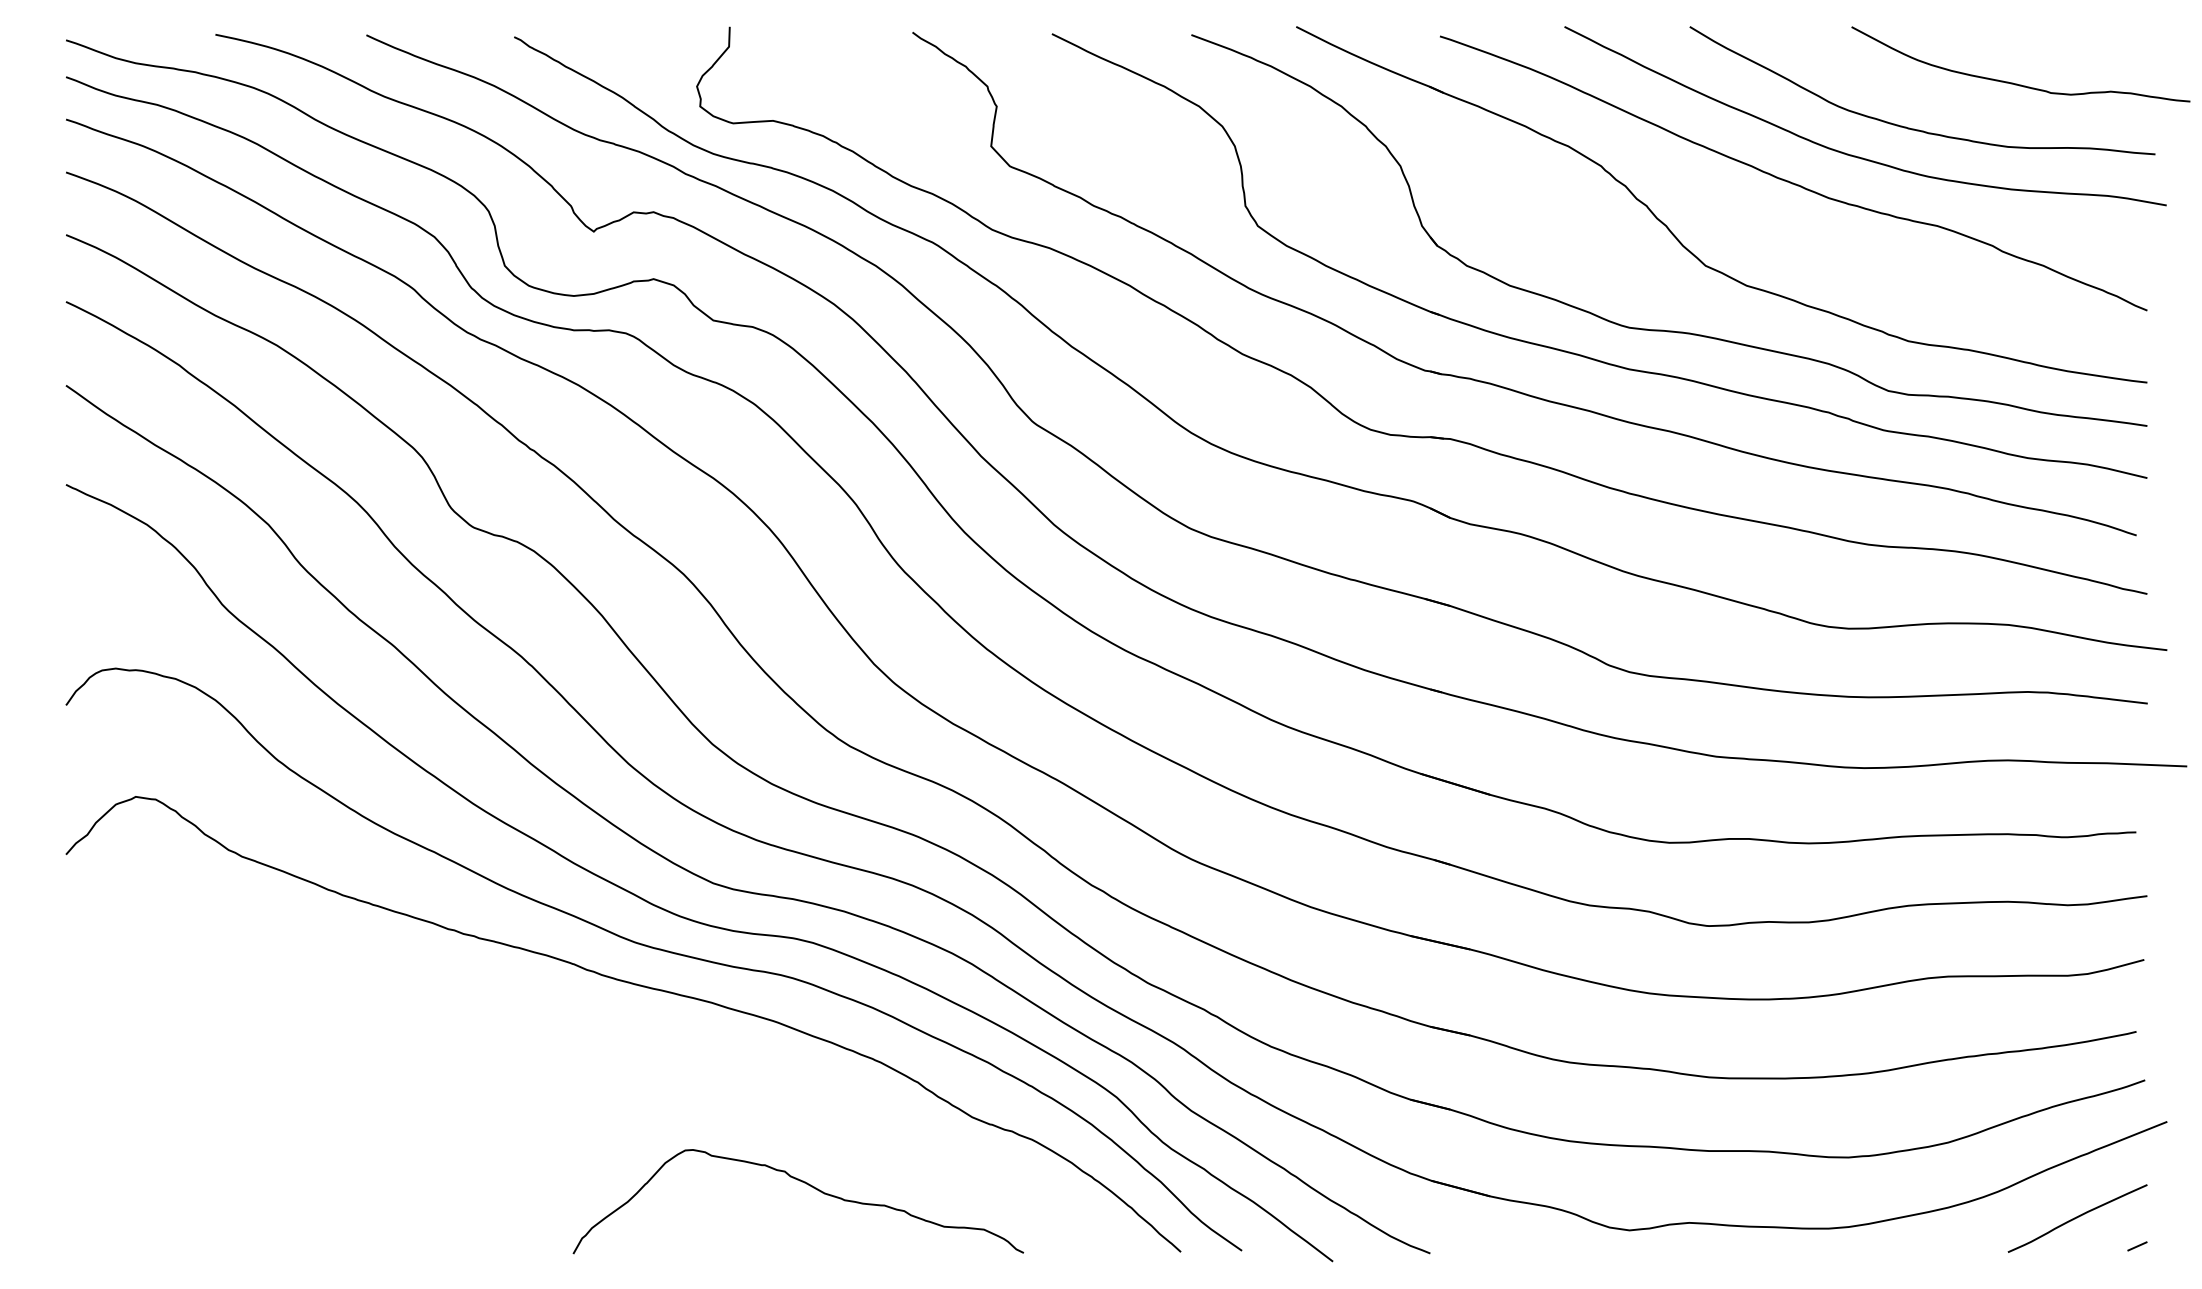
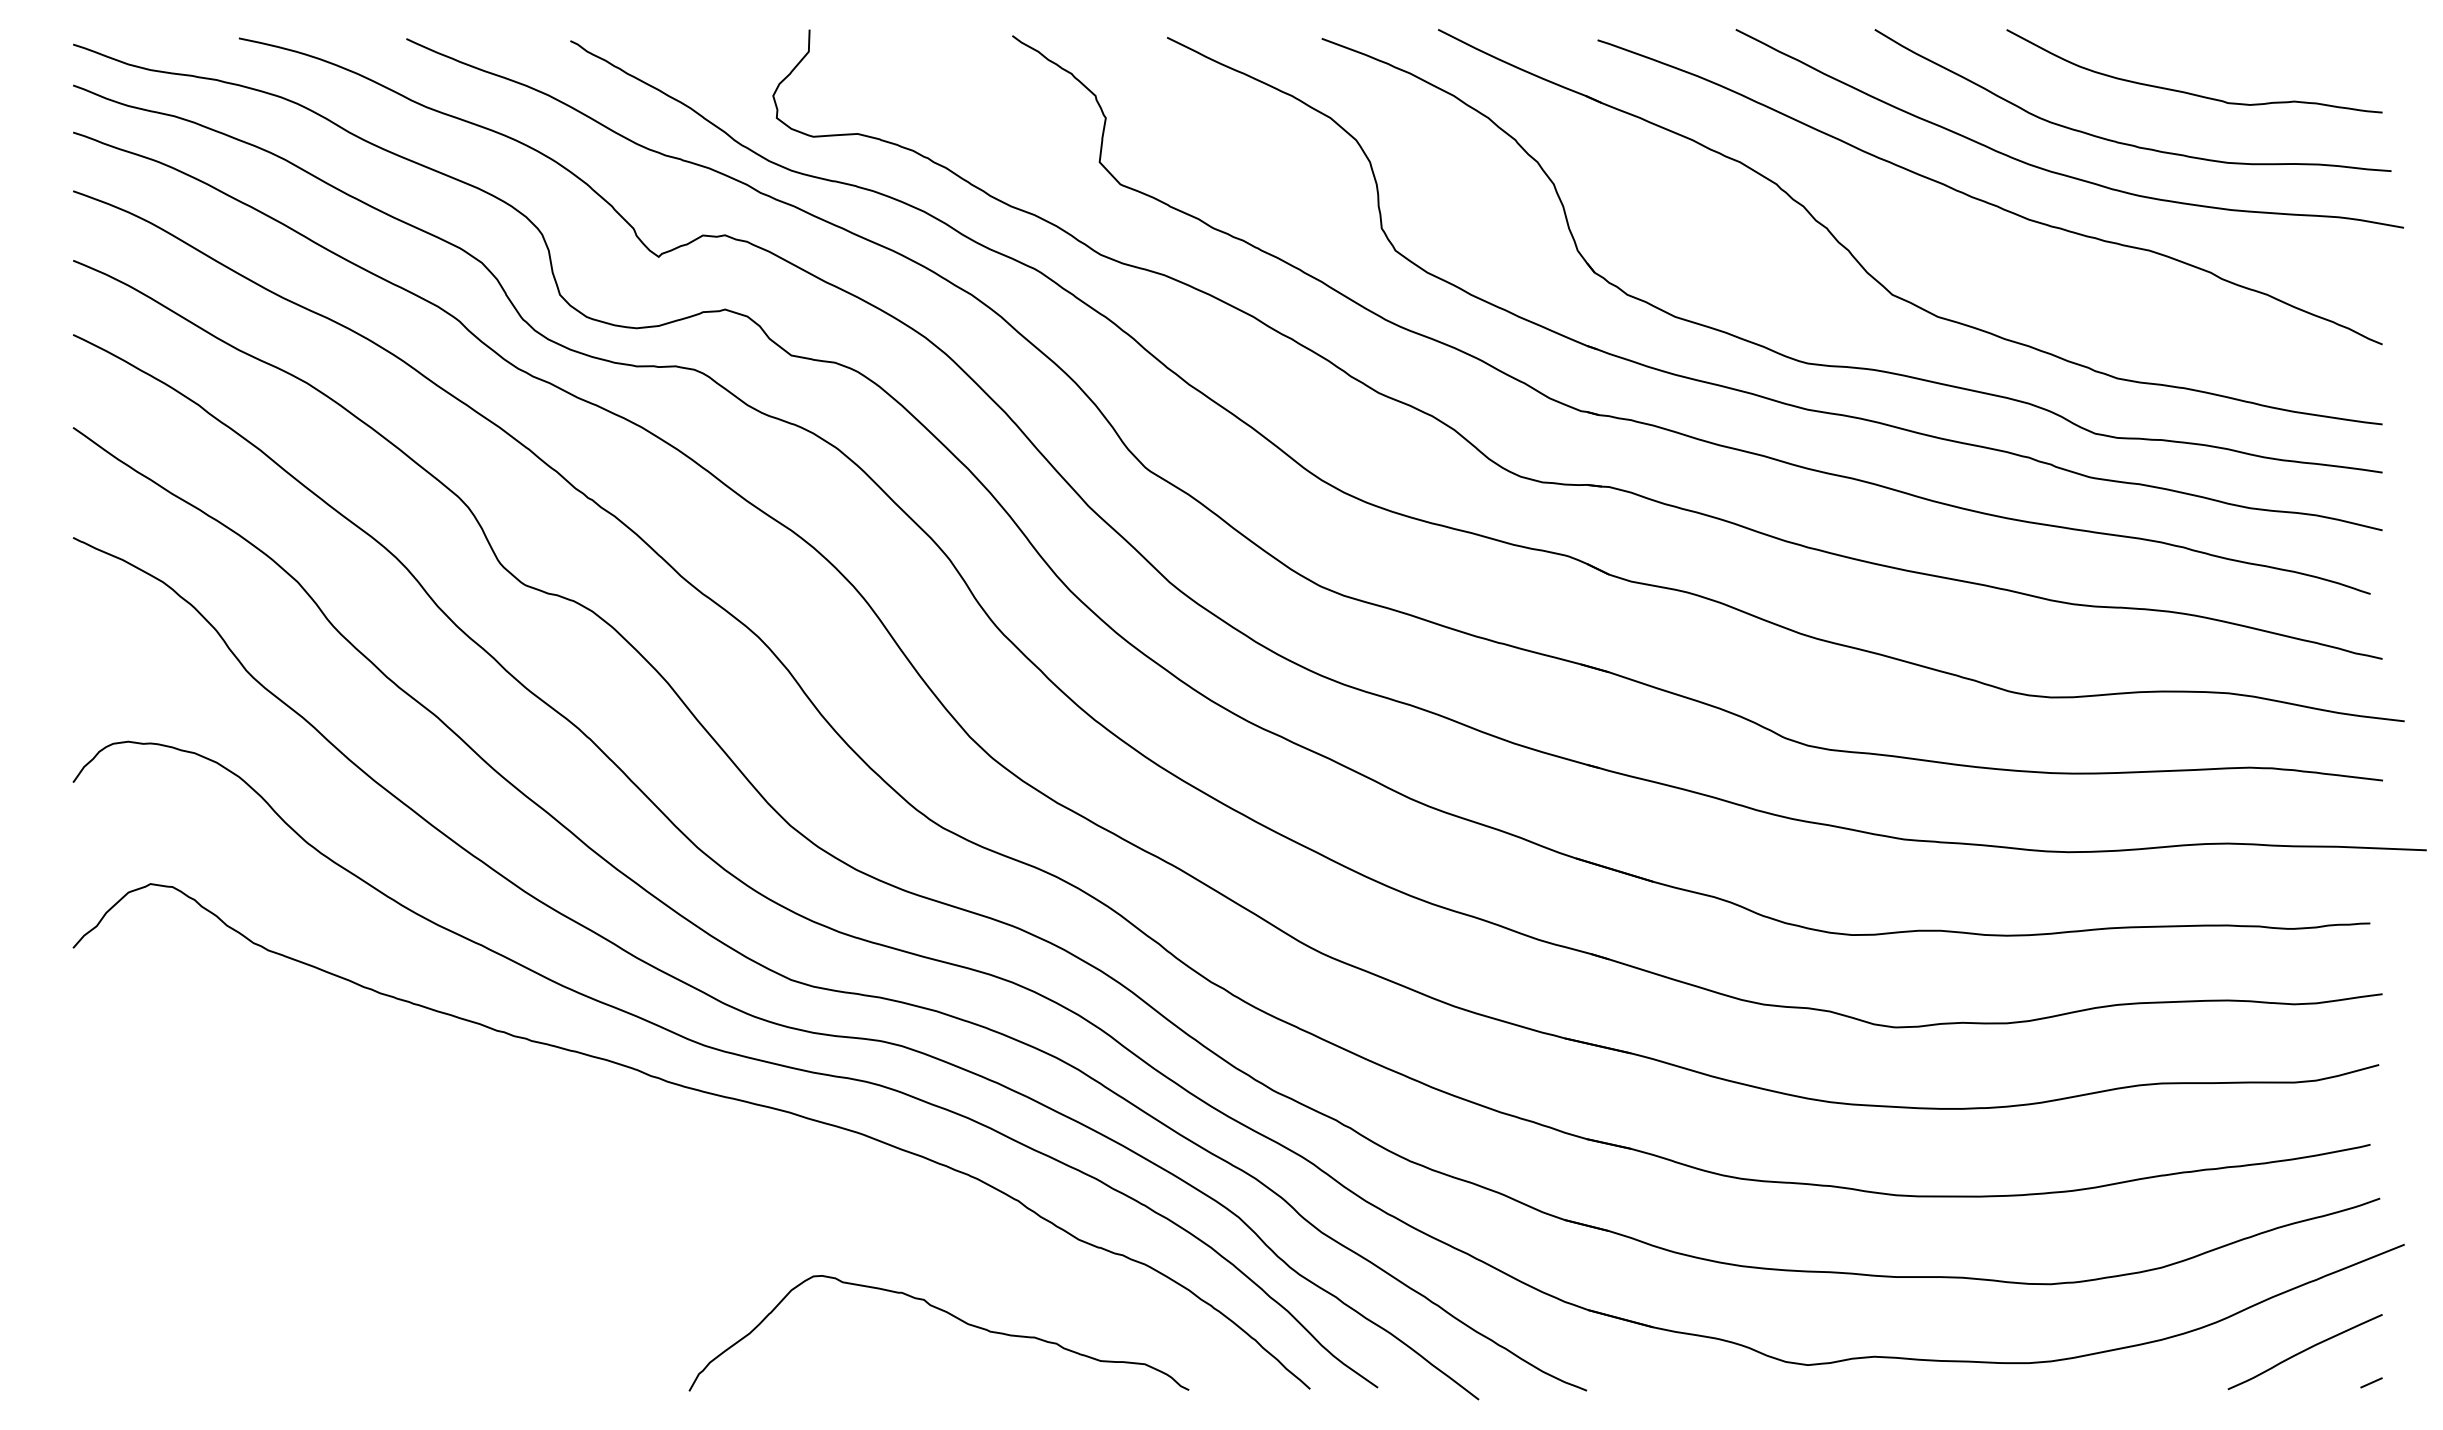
curve: (2017, 83) -> (2190, 92), moved
curve: (806, 1184) -> (947, 1314), moved

